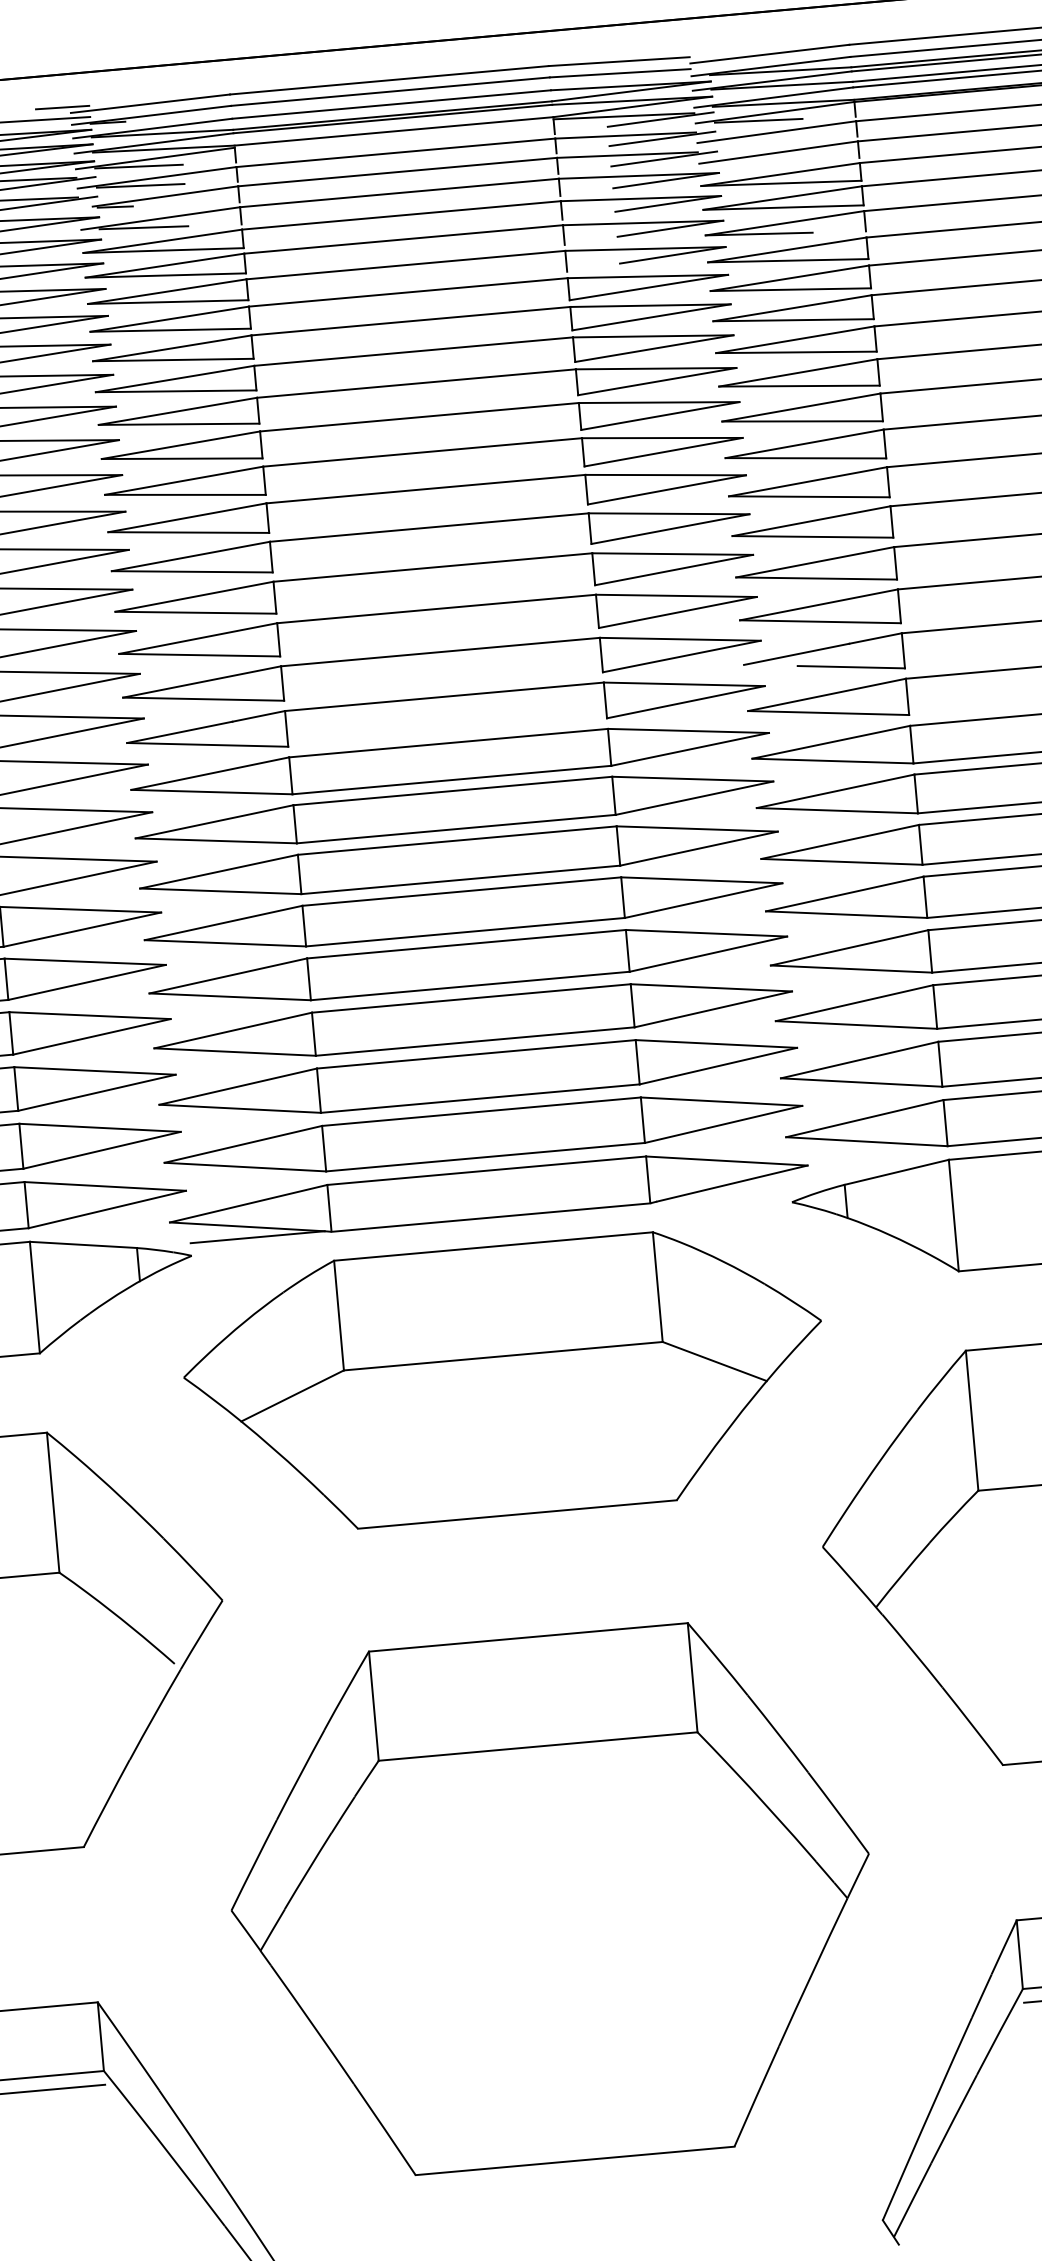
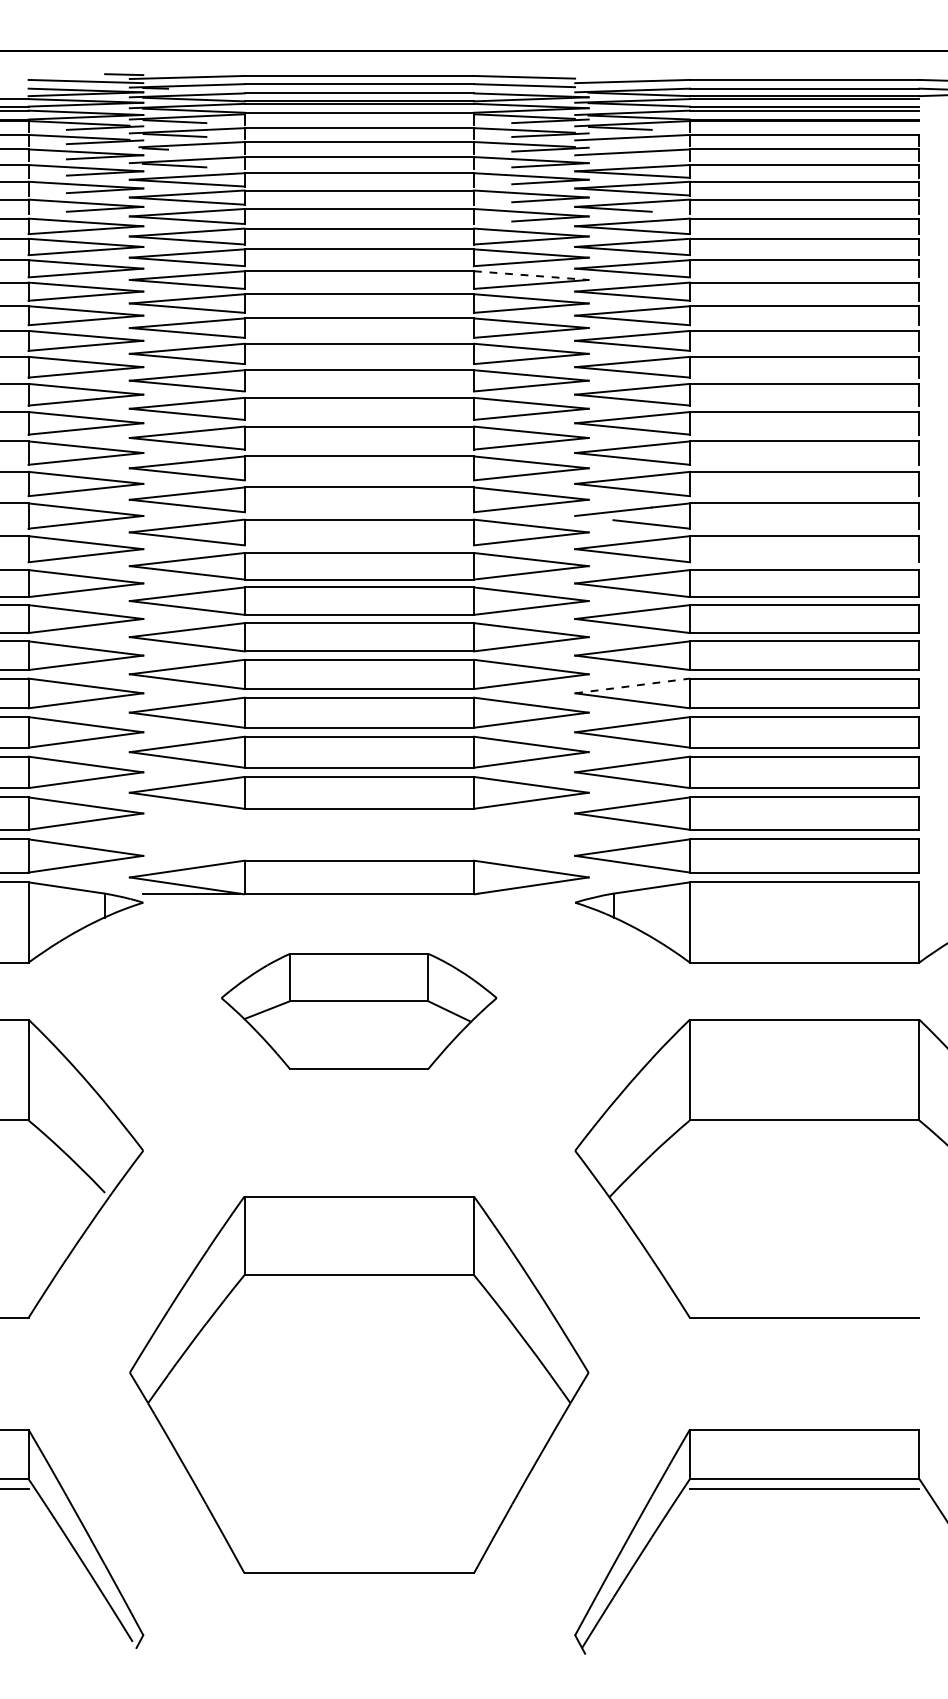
line: (653, 336) -> (531, 275), solid -> dashed
line: (844, 893) -> (632, 685), solid -> dashed
part: (482, 1134) -> (358, 834), removed
part: (504, 1380) -> (358, 1011), size x0.6

